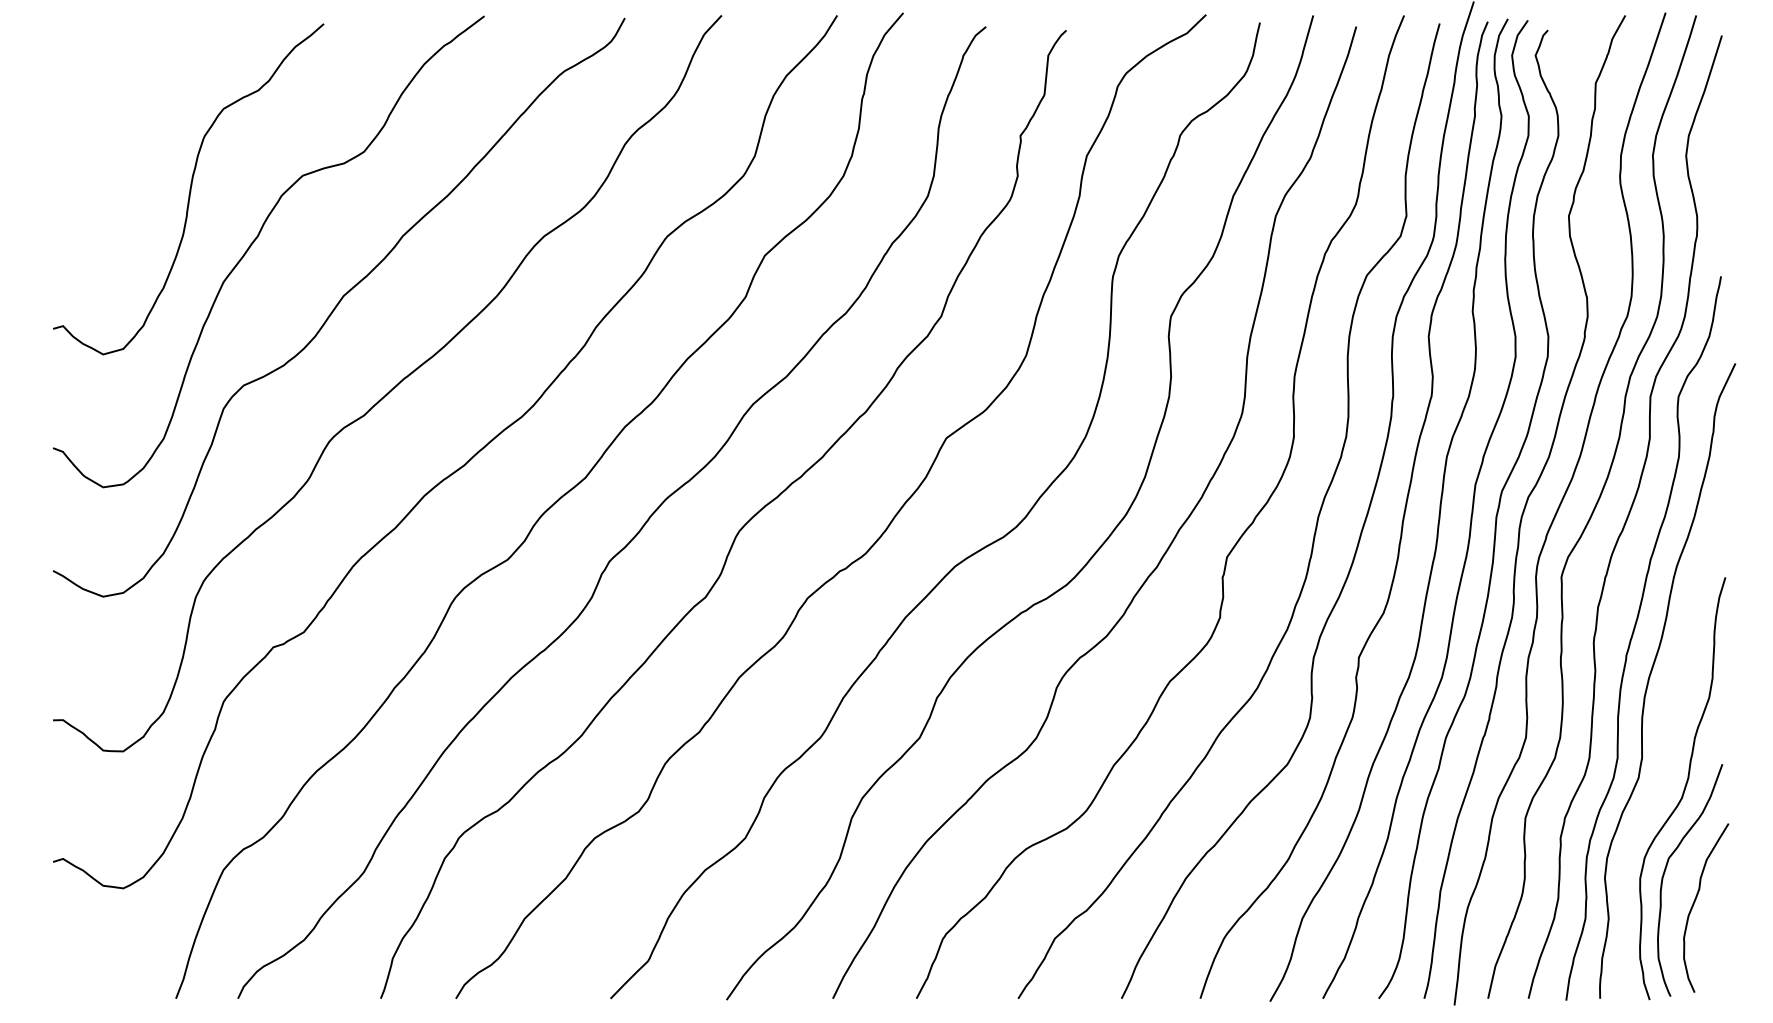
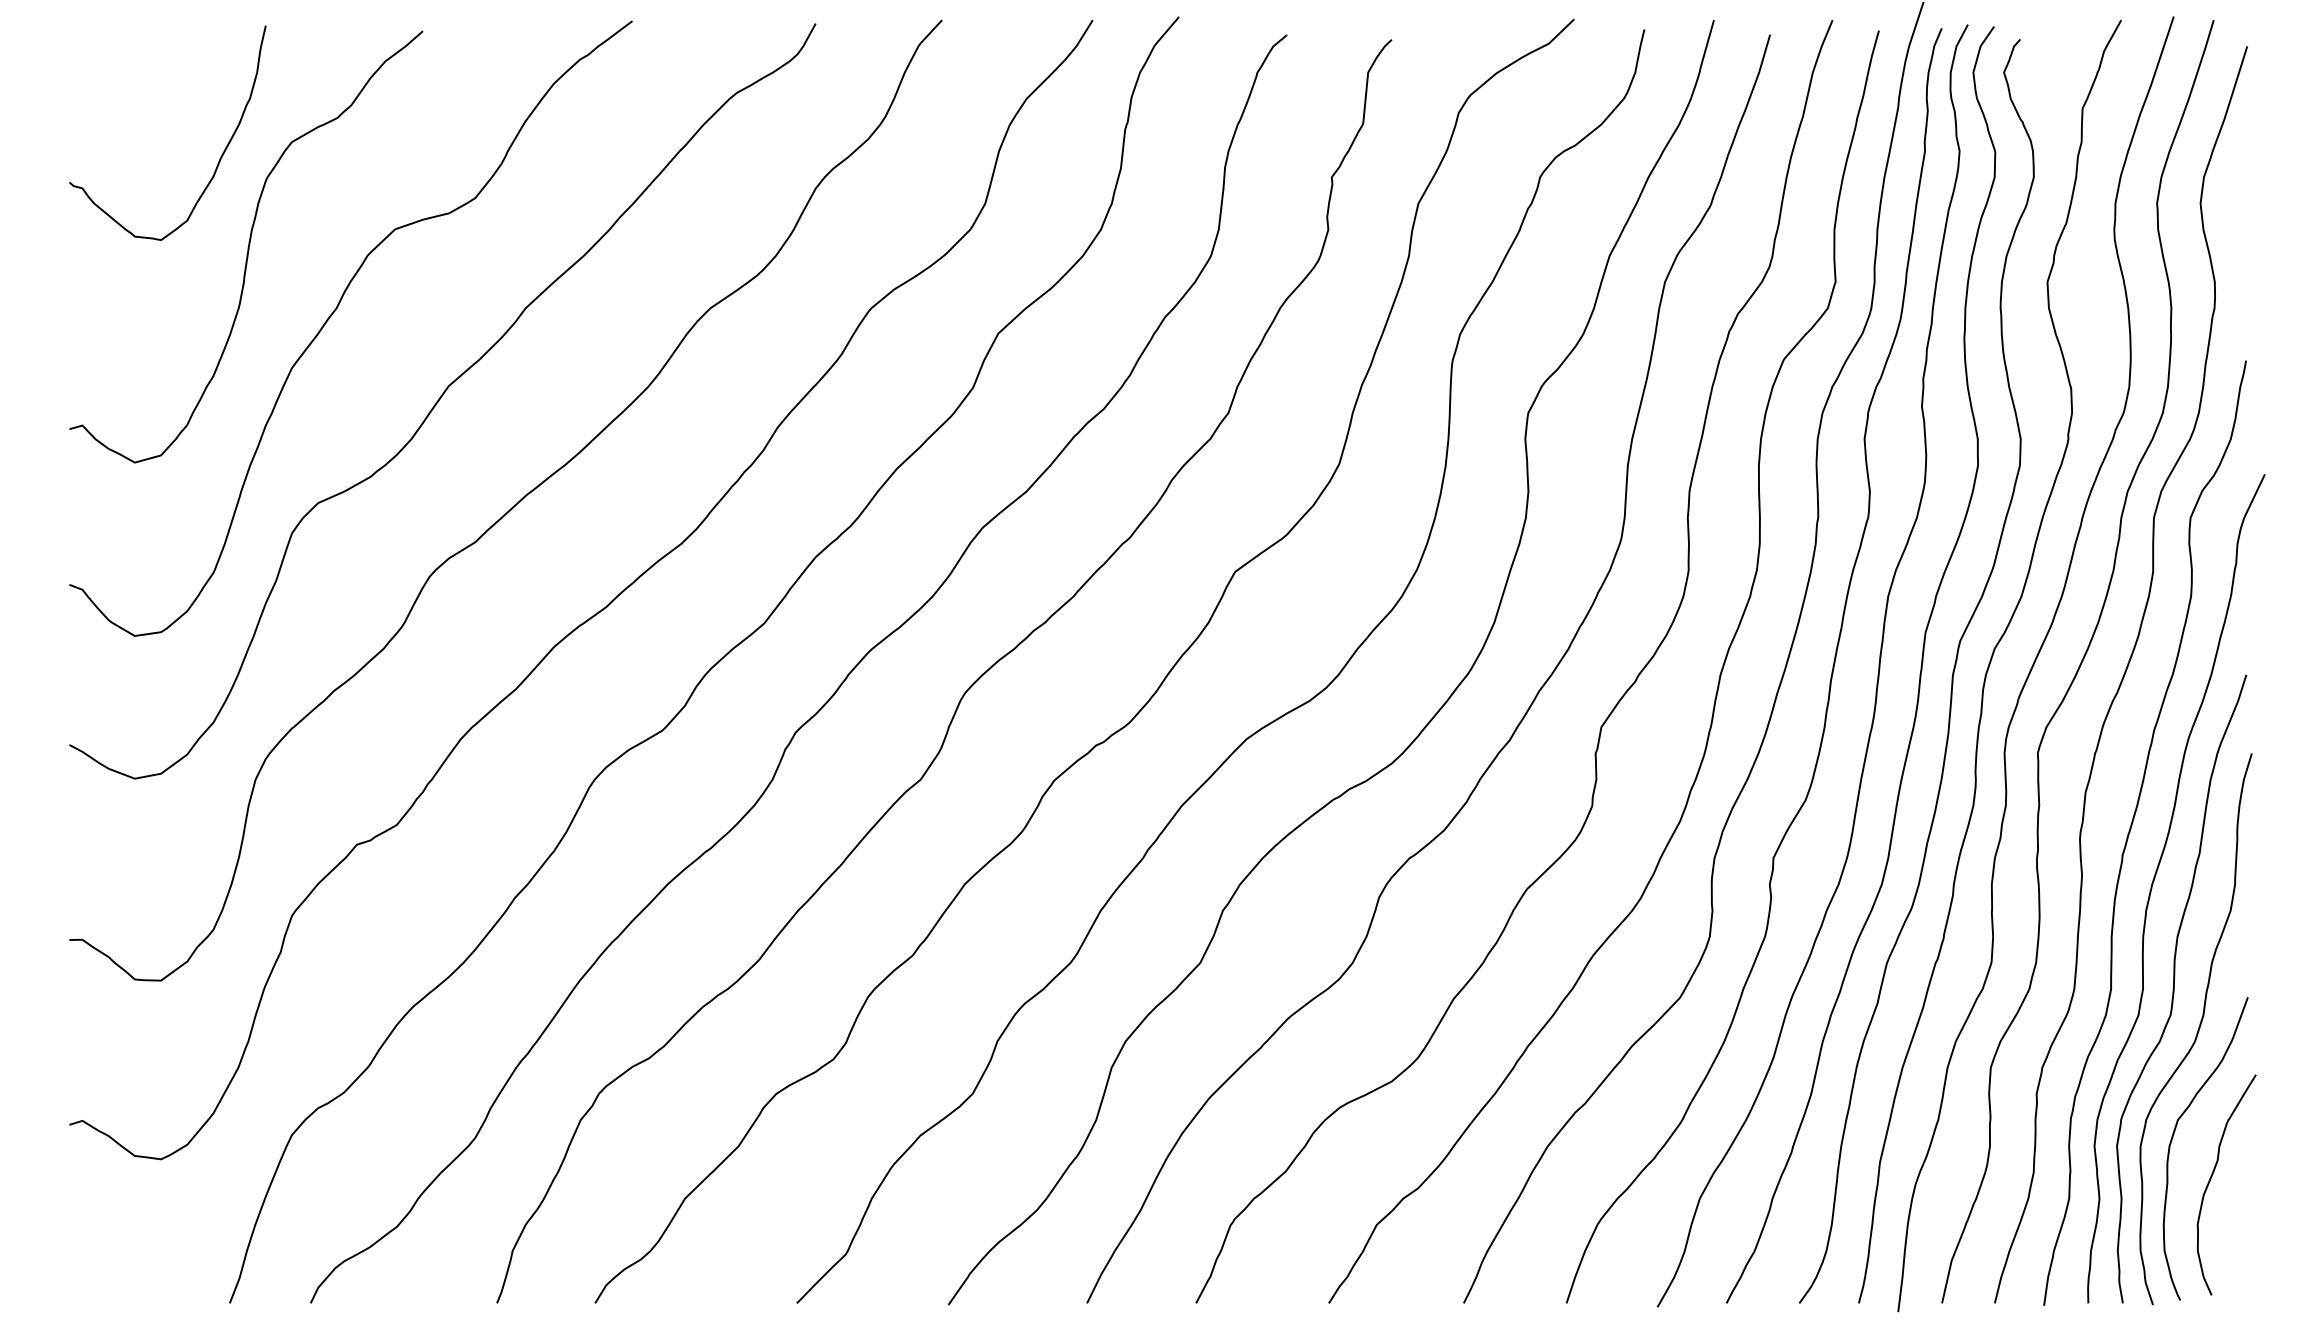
curve: (168, 121) -> (219, 158), added
curve: (1666, 757) -> (2174, 988), added

